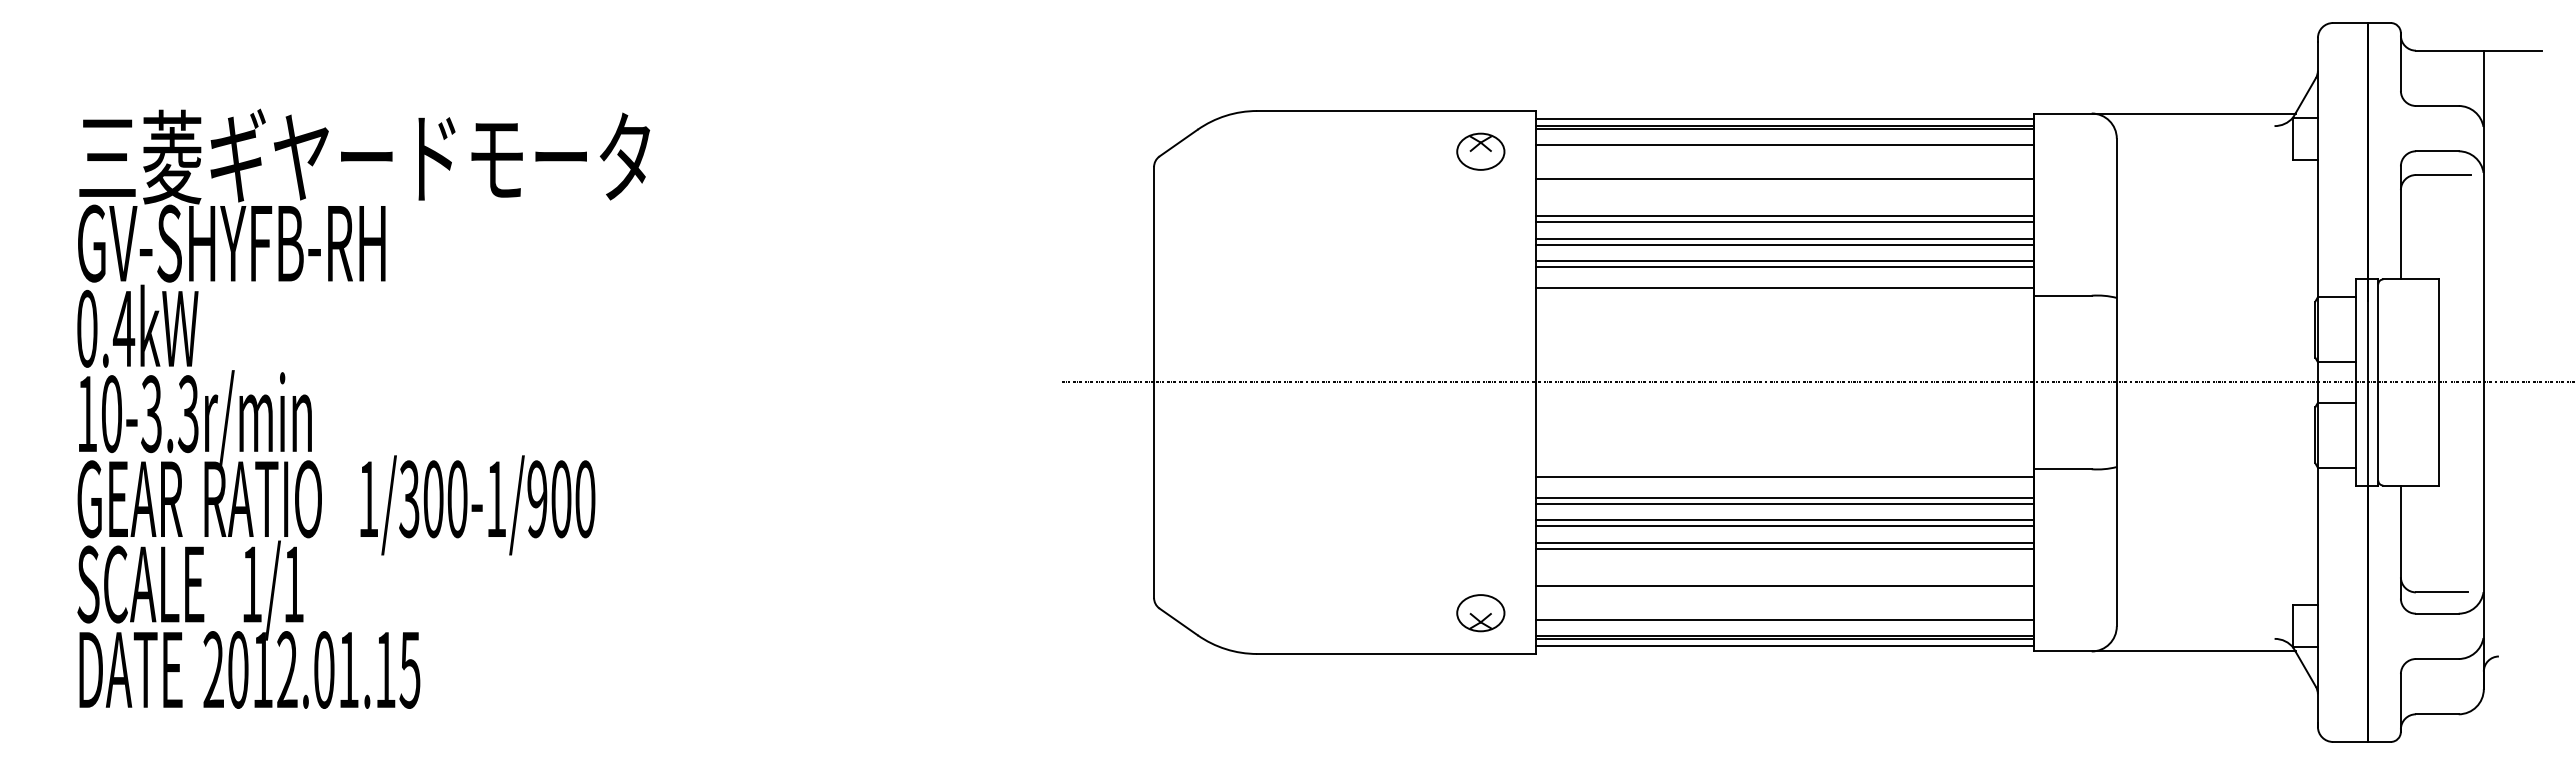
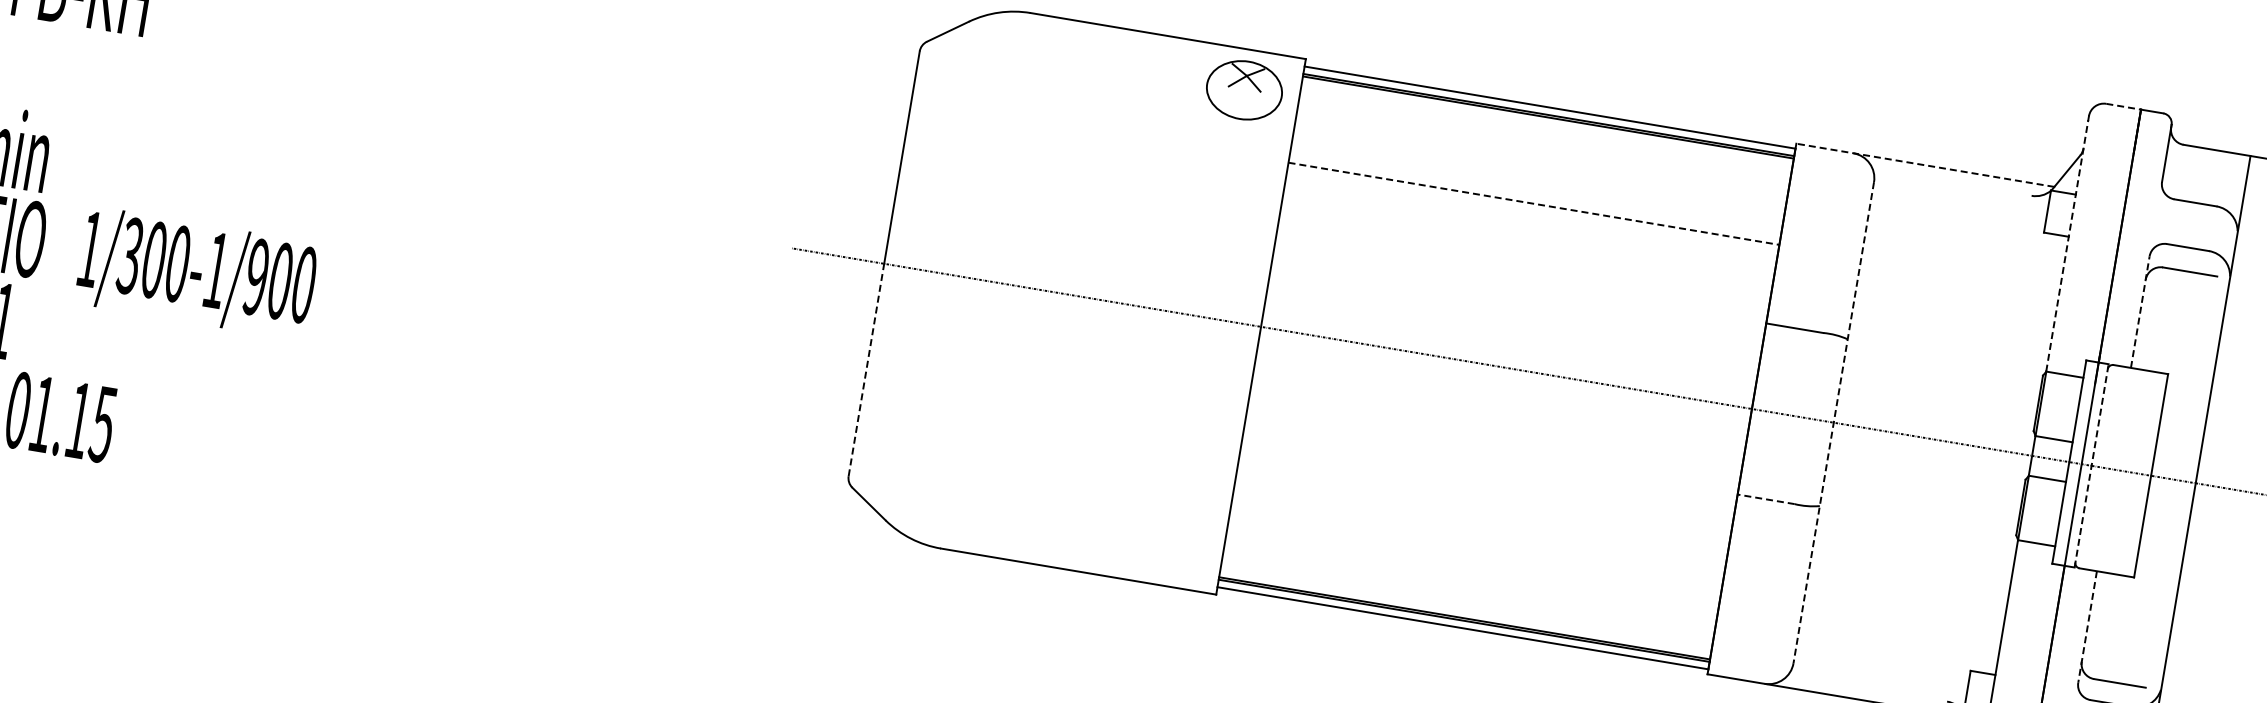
line: (2350, 23) -> (2123, 107), solid -> dashed
line: (2164, 113) -> (1925, 165), solid -> dashed
line: (1784, 144) -> (1545, 133), removed
part: (1480, 151) -> (1244, 89), size x1.6
line: (2317, 169) -> (2066, 245), solid -> dashed
line: (1784, 179) -> (1539, 167), removed
line: (1785, 216) -> (1534, 204), solid -> dashed
line: (1784, 222) -> (1532, 210), removed
line: (2400, 222) -> (2139, 311), solid -> dashed
line: (1784, 238) -> (1529, 225), removed
line: (1784, 244) -> (1528, 231), removed
line: (1784, 261) -> (1525, 248), removed
line: (1784, 267) -> (1524, 254), removed
line: (1784, 288) -> (1521, 275), removed
line: (2116, 382) -> (1833, 422), solid -> dashed
line: (2378, 382) -> (2091, 465), solid -> dashed
line: (2062, 469) -> (1765, 499), solid -> dashed
line: (1784, 476) -> (1490, 460), removed
line: (1154, 490) -> (866, 370), solid -> dashed
line: (1784, 497) -> (1487, 481), removed
line: (1784, 503) -> (1486, 487), removed
line: (1784, 520) -> (1483, 503), removed
line: (1784, 526) -> (1482, 509), removed
line: (1784, 542) -> (1479, 525), removed
line: (2400, 542) -> (2087, 627), solid -> dashed
line: (1784, 548) -> (1478, 531), removed
line: (1784, 585) -> (1472, 568), removed
part: (1480, 613) -> (1168, 545), removed
line: (1784, 620) -> (1466, 602), removed

